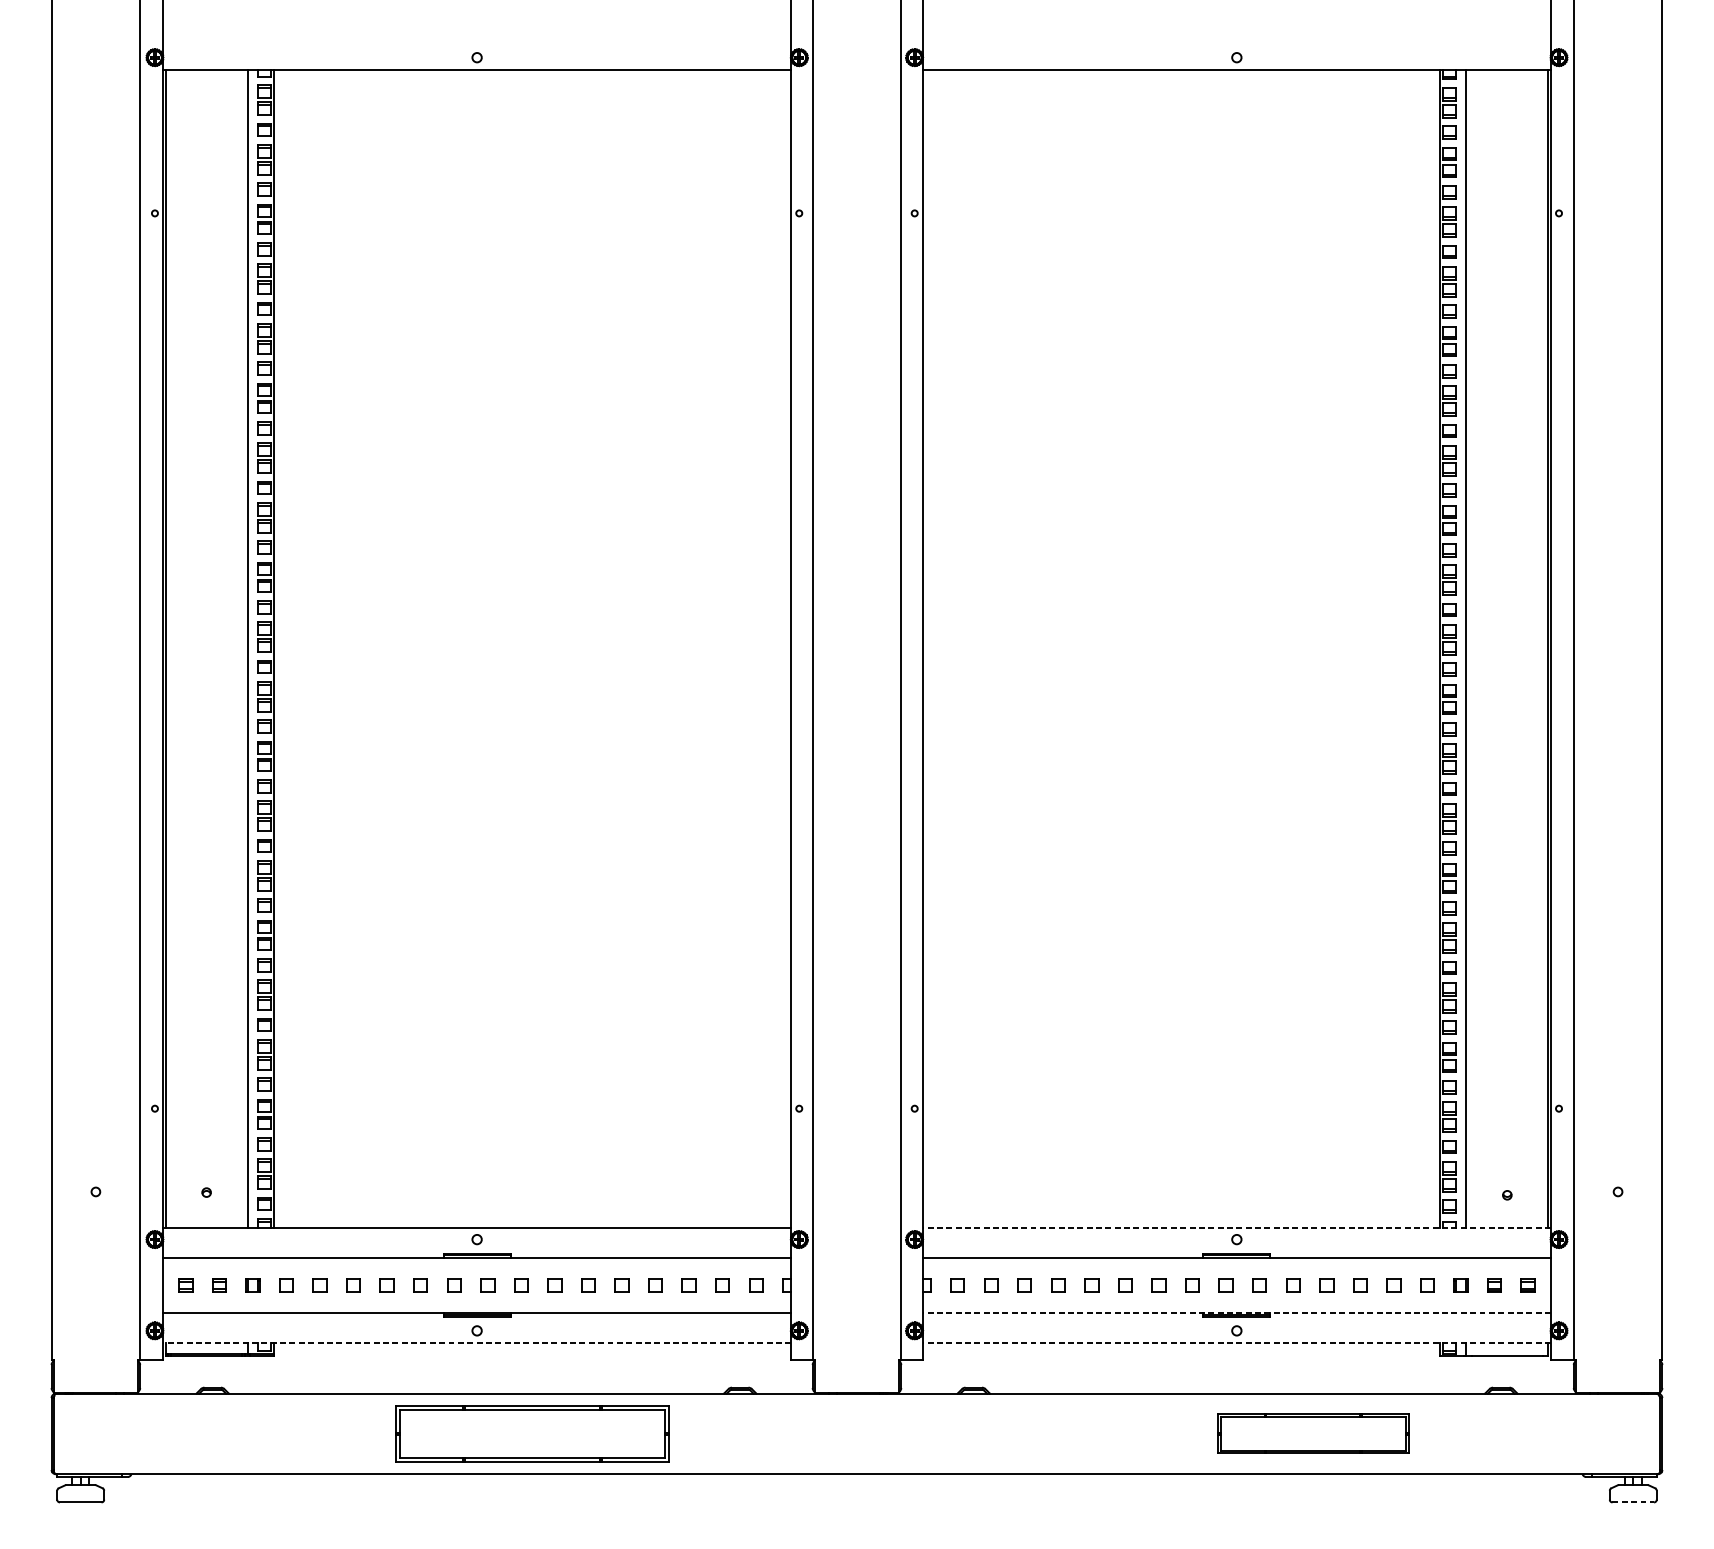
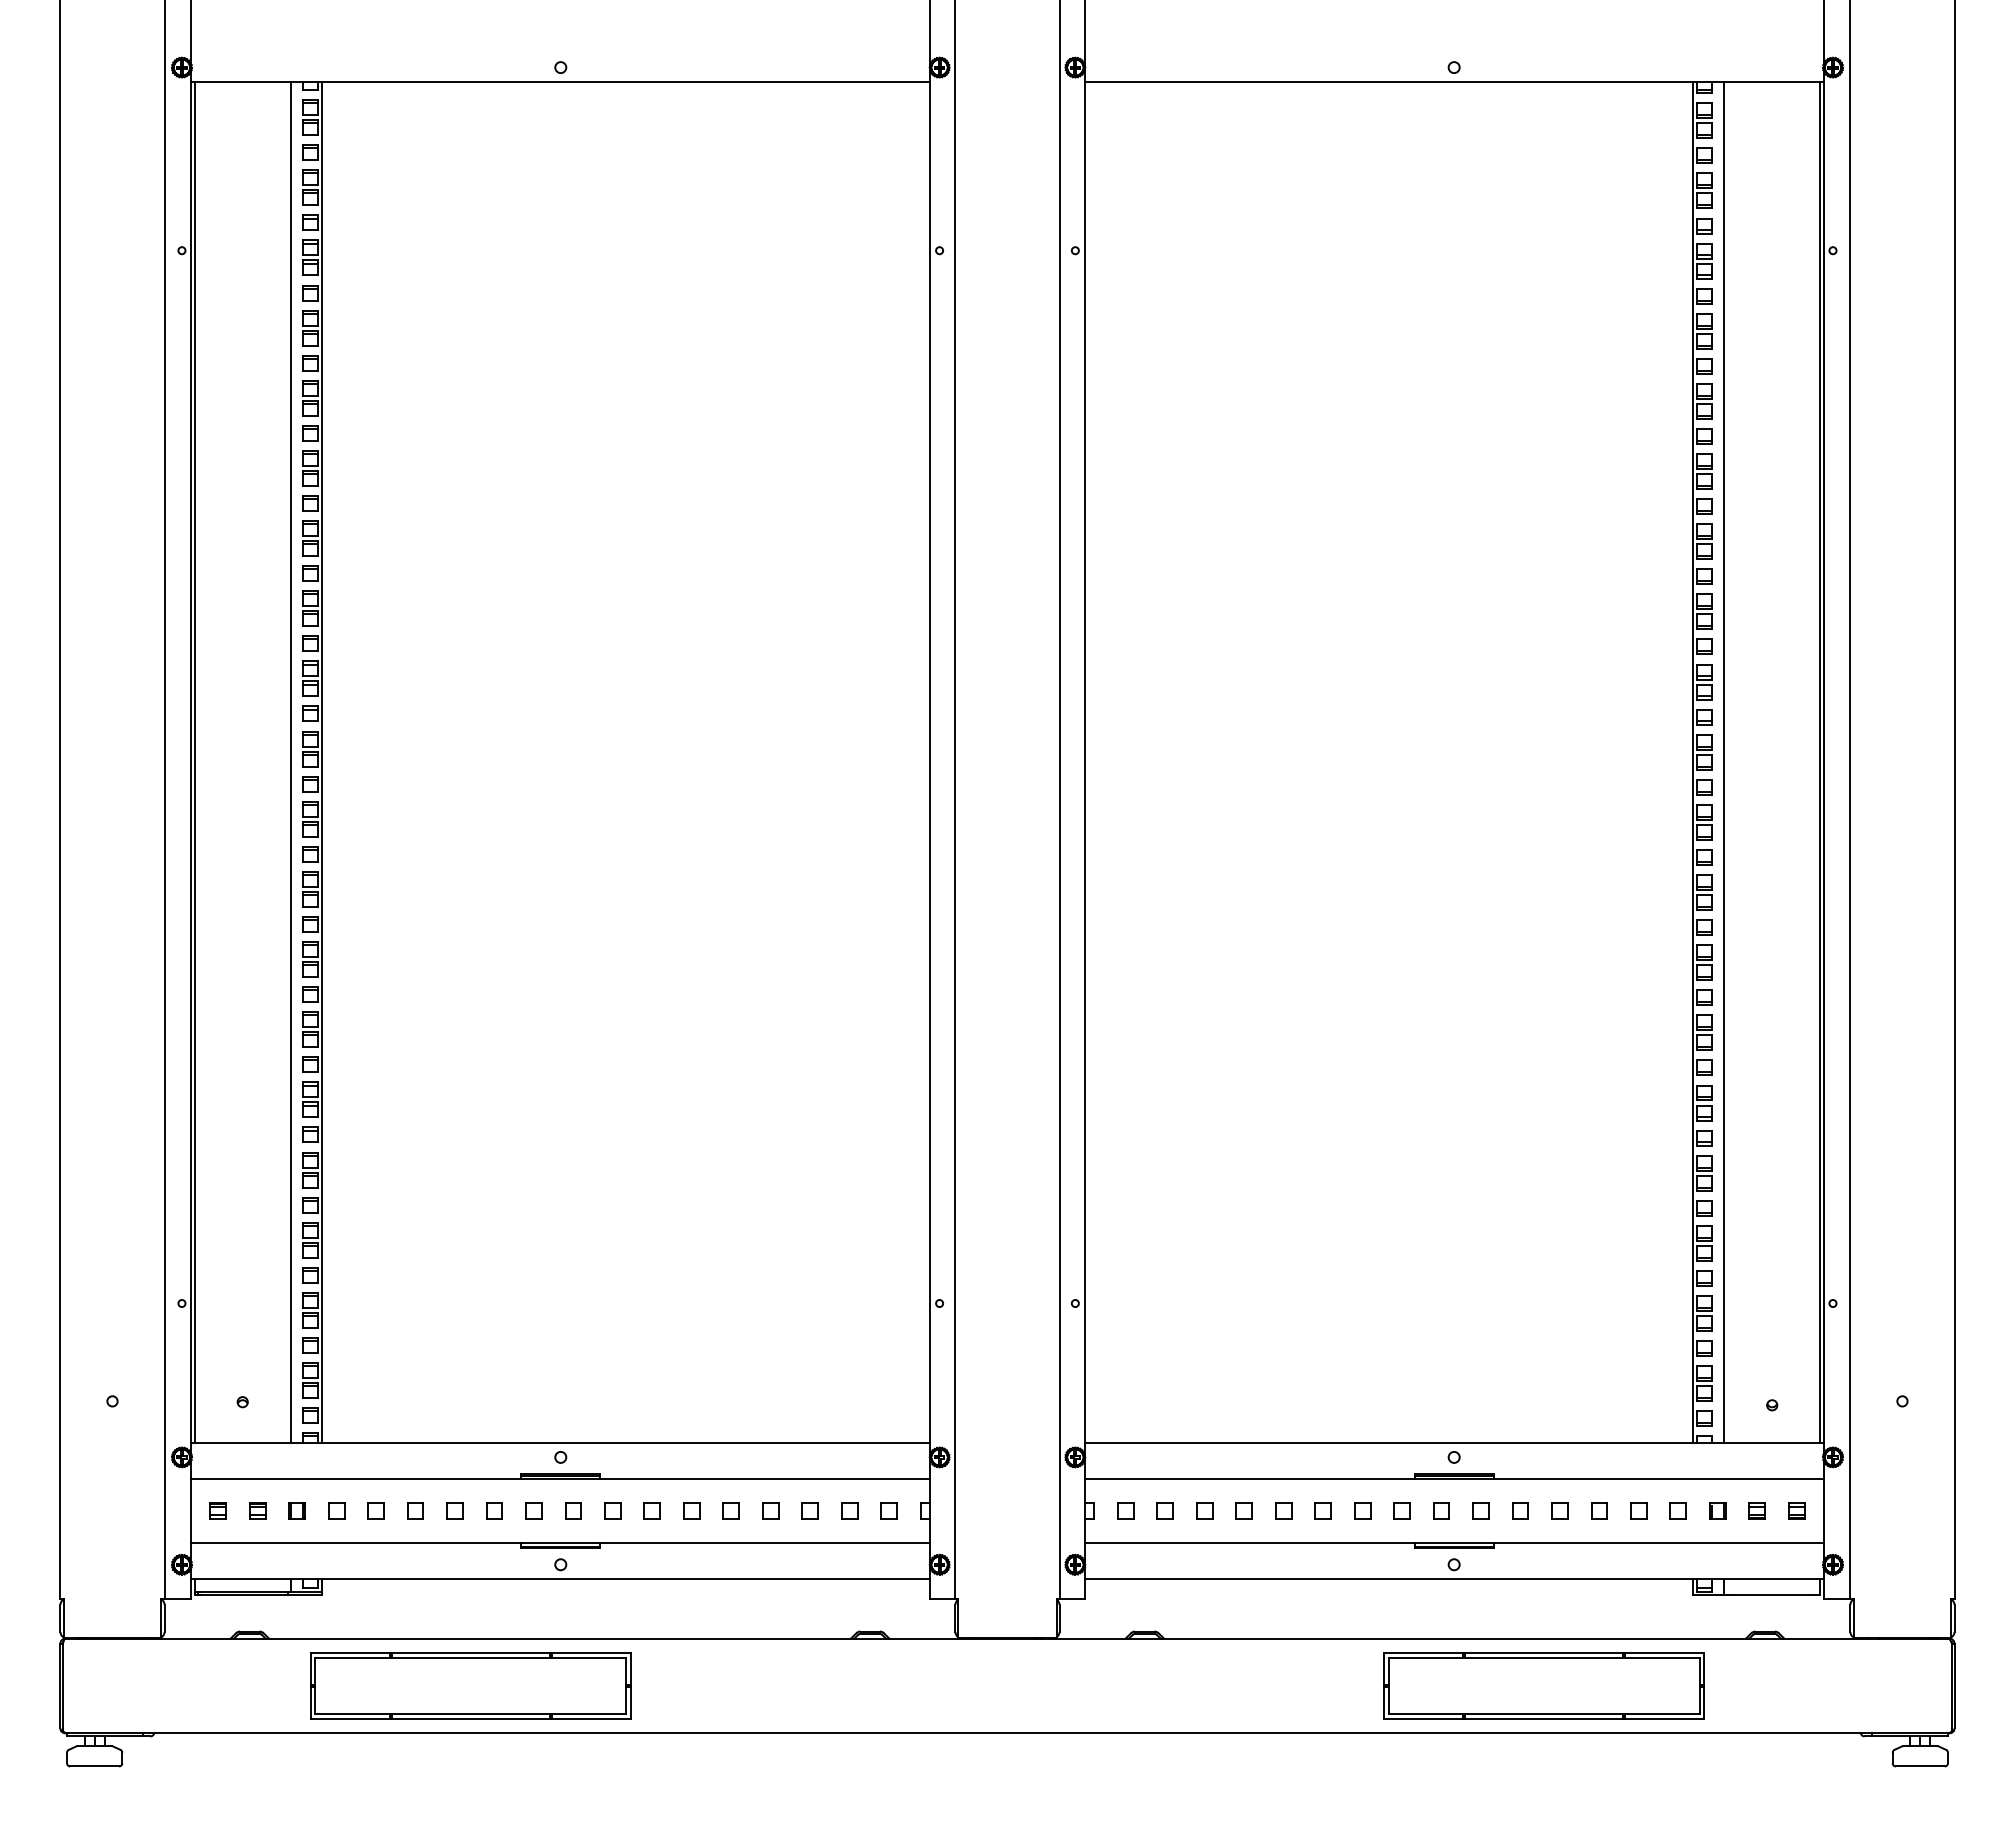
line: (1236, 1227) -> (1453, 1443), dashed -> solid
line: (1236, 1312) -> (1453, 1543), dashed -> solid
line: (476, 1342) -> (560, 1578), dashed -> solid
line: (1236, 1342) -> (1453, 1578), dashed -> solid
part: (532, 1433) -> (470, 1685), moved
part: (1312, 1433) -> (1543, 1685), size x1.43
line: (1633, 1502) -> (1920, 1766), dashed -> solid

